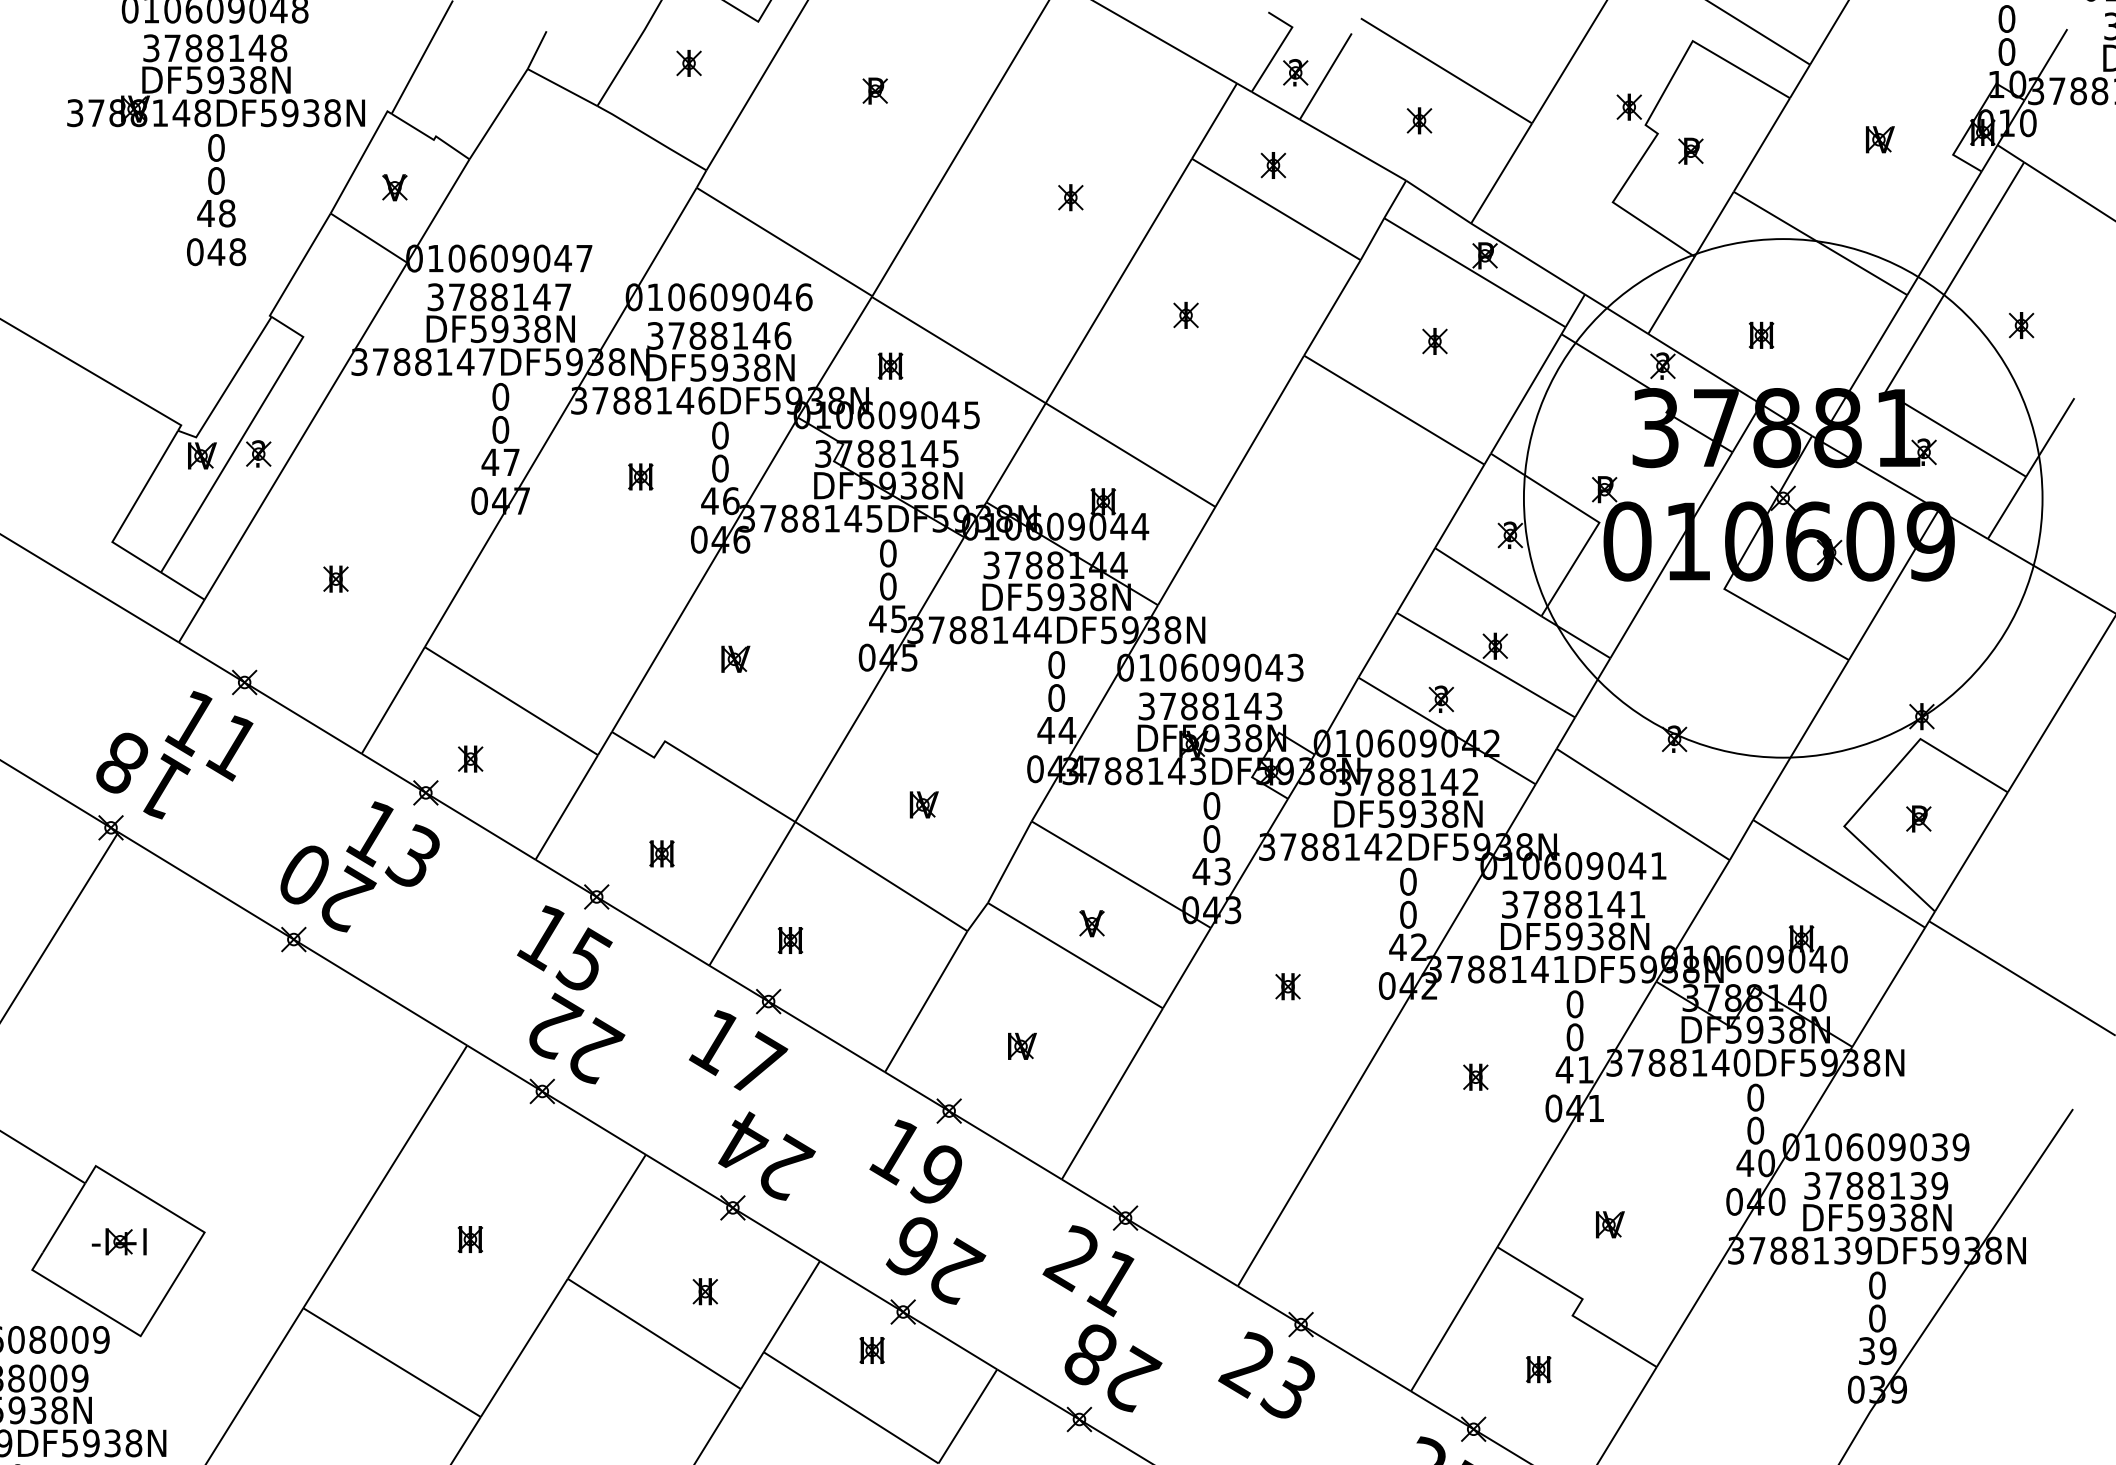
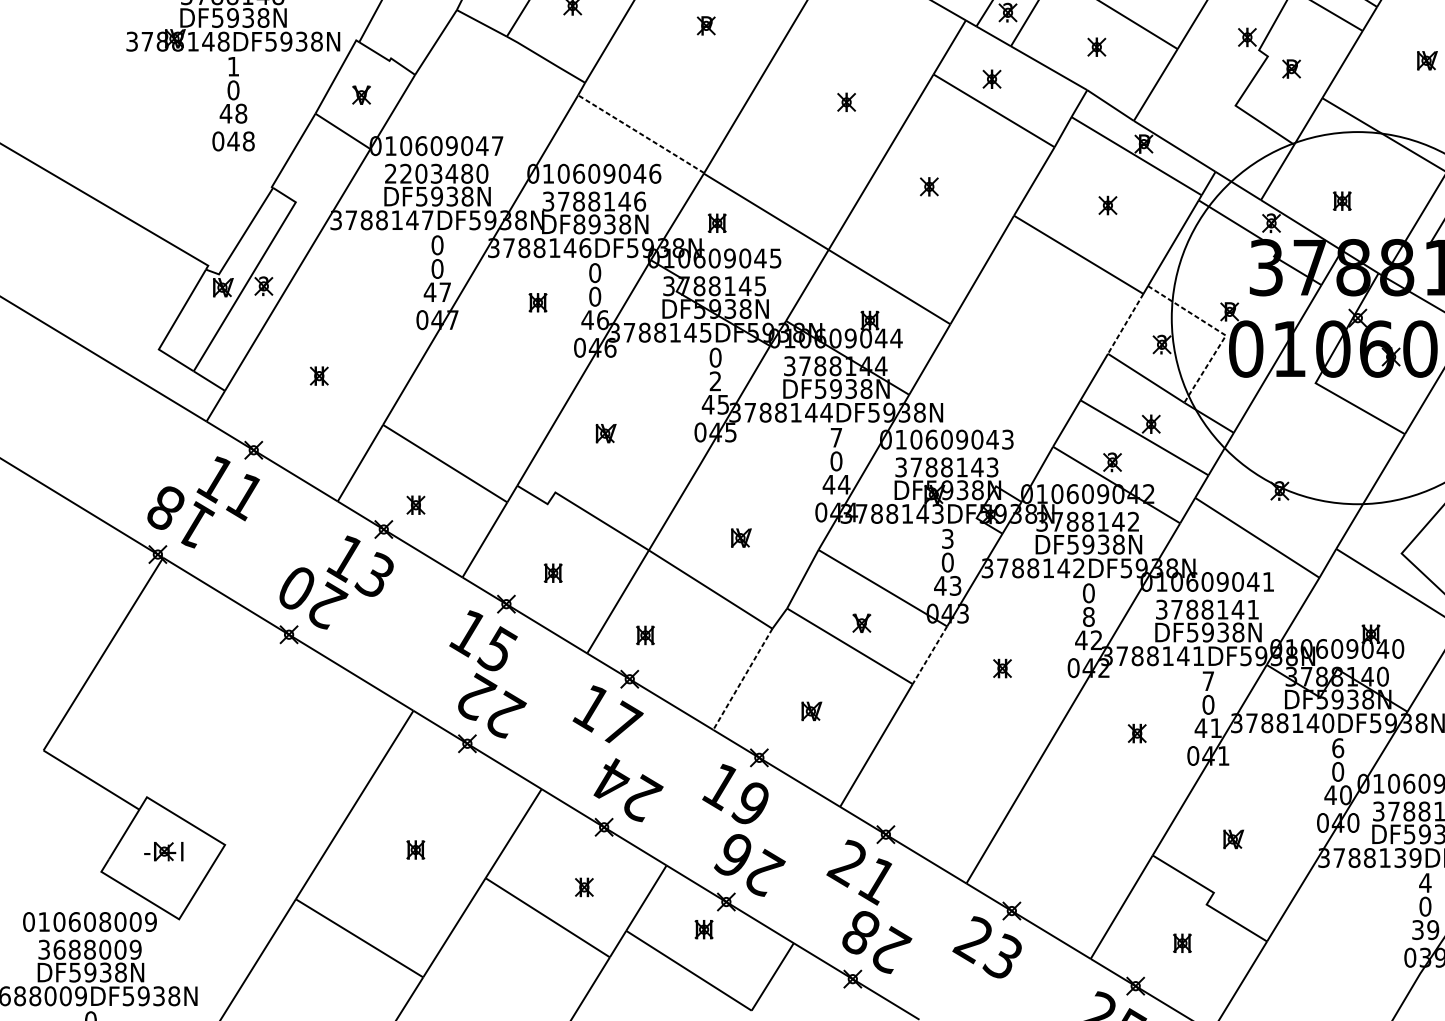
text: (216, 147) -> (233, 66), 0 -> 1
line: (784, 241) -> (641, 133), solid -> dashed
text: (499, 297) -> (436, 174), 3788147 -> 2203480
text: (698, 367) -> (579, 224), DF5938N -> DF8938N
line: (1459, 506) -> (1125, 323), solid -> dashed
line: (1592, 518) -> (1220, 332), solid -> dashed
text: (888, 586) -> (715, 381), 0 -> 2
text: (1056, 664) -> (836, 437), 0 -> 7
text: (1211, 806) -> (947, 539), 0 -> 3
text: (1408, 914) -> (1088, 616), 0 -> 8
line: (1186, 968) -> (929, 655), solid -> dashed
line: (926, 1001) -> (743, 679), solid -> dashed
text: (1574, 1004) -> (1208, 681), 0 -> 7
text: (1755, 1097) -> (1337, 748), 0 -> 6
text: (1877, 1285) -> (1425, 882), 0 -> 4

